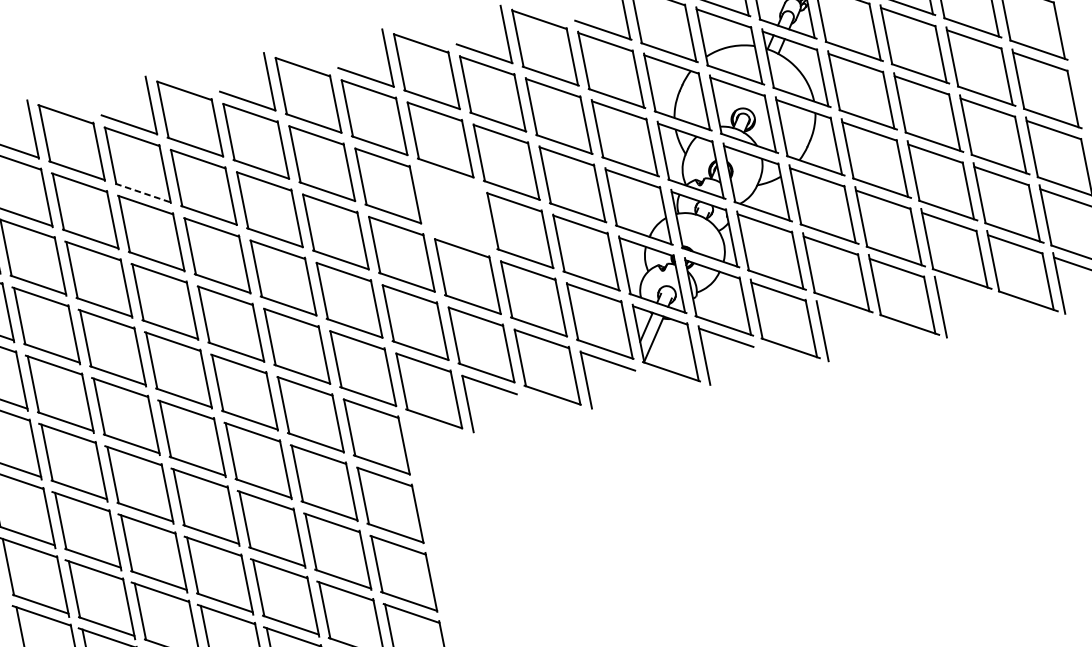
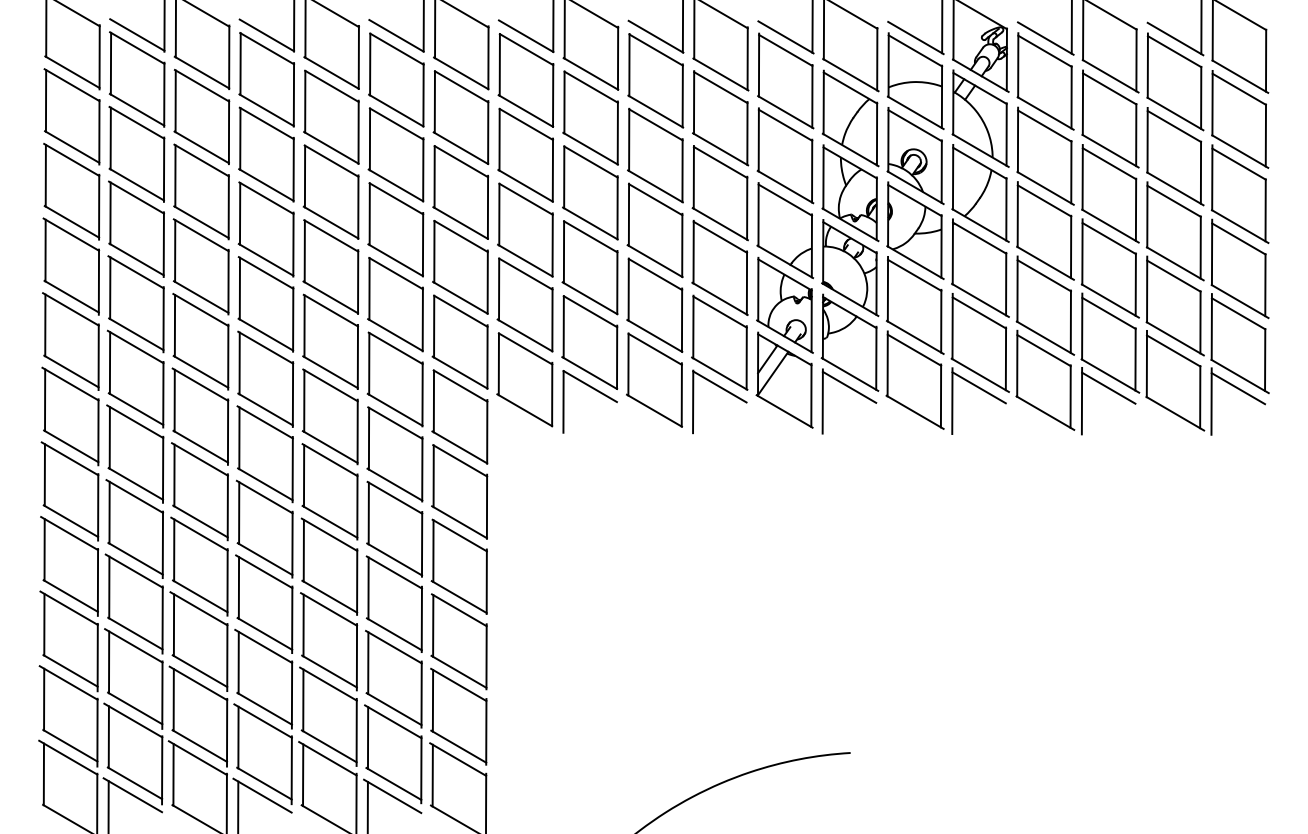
line: (143, 193) -> (267, 110), dashed -> solid
part: (453, 208) -> (590, 192), added
line: (962, 289) -> (1108, 387), added
line: (843, 313) -> (978, 387), added

